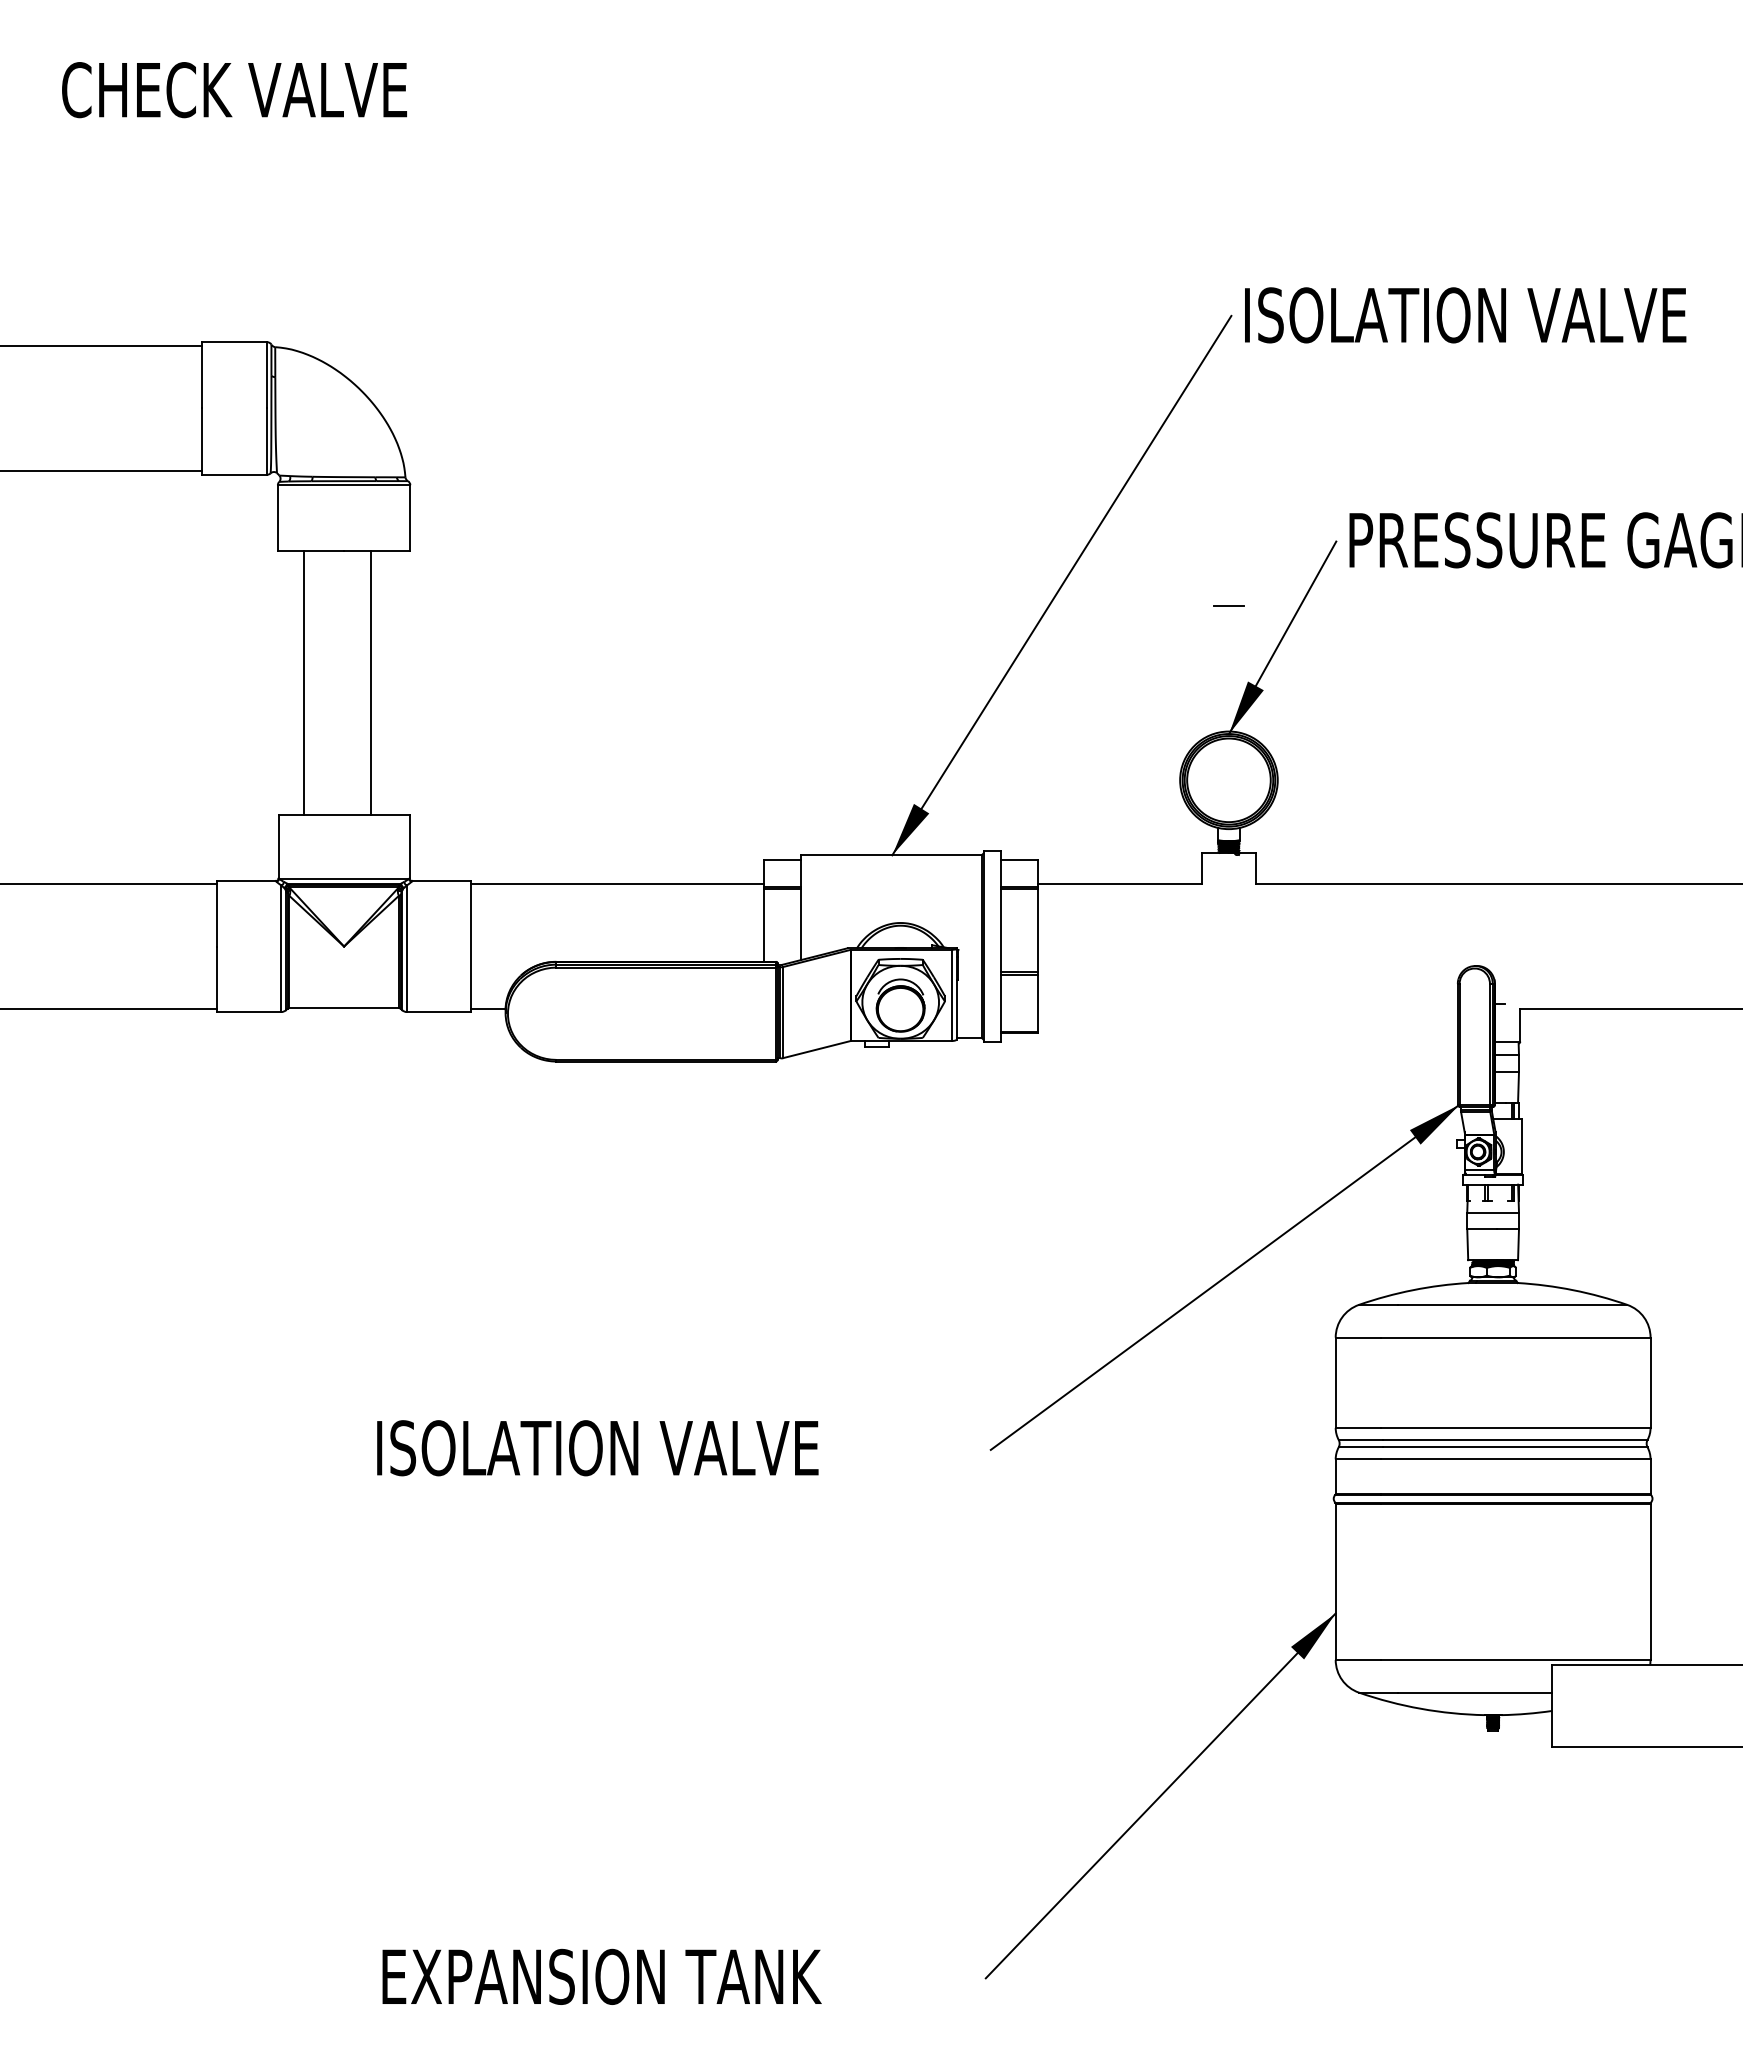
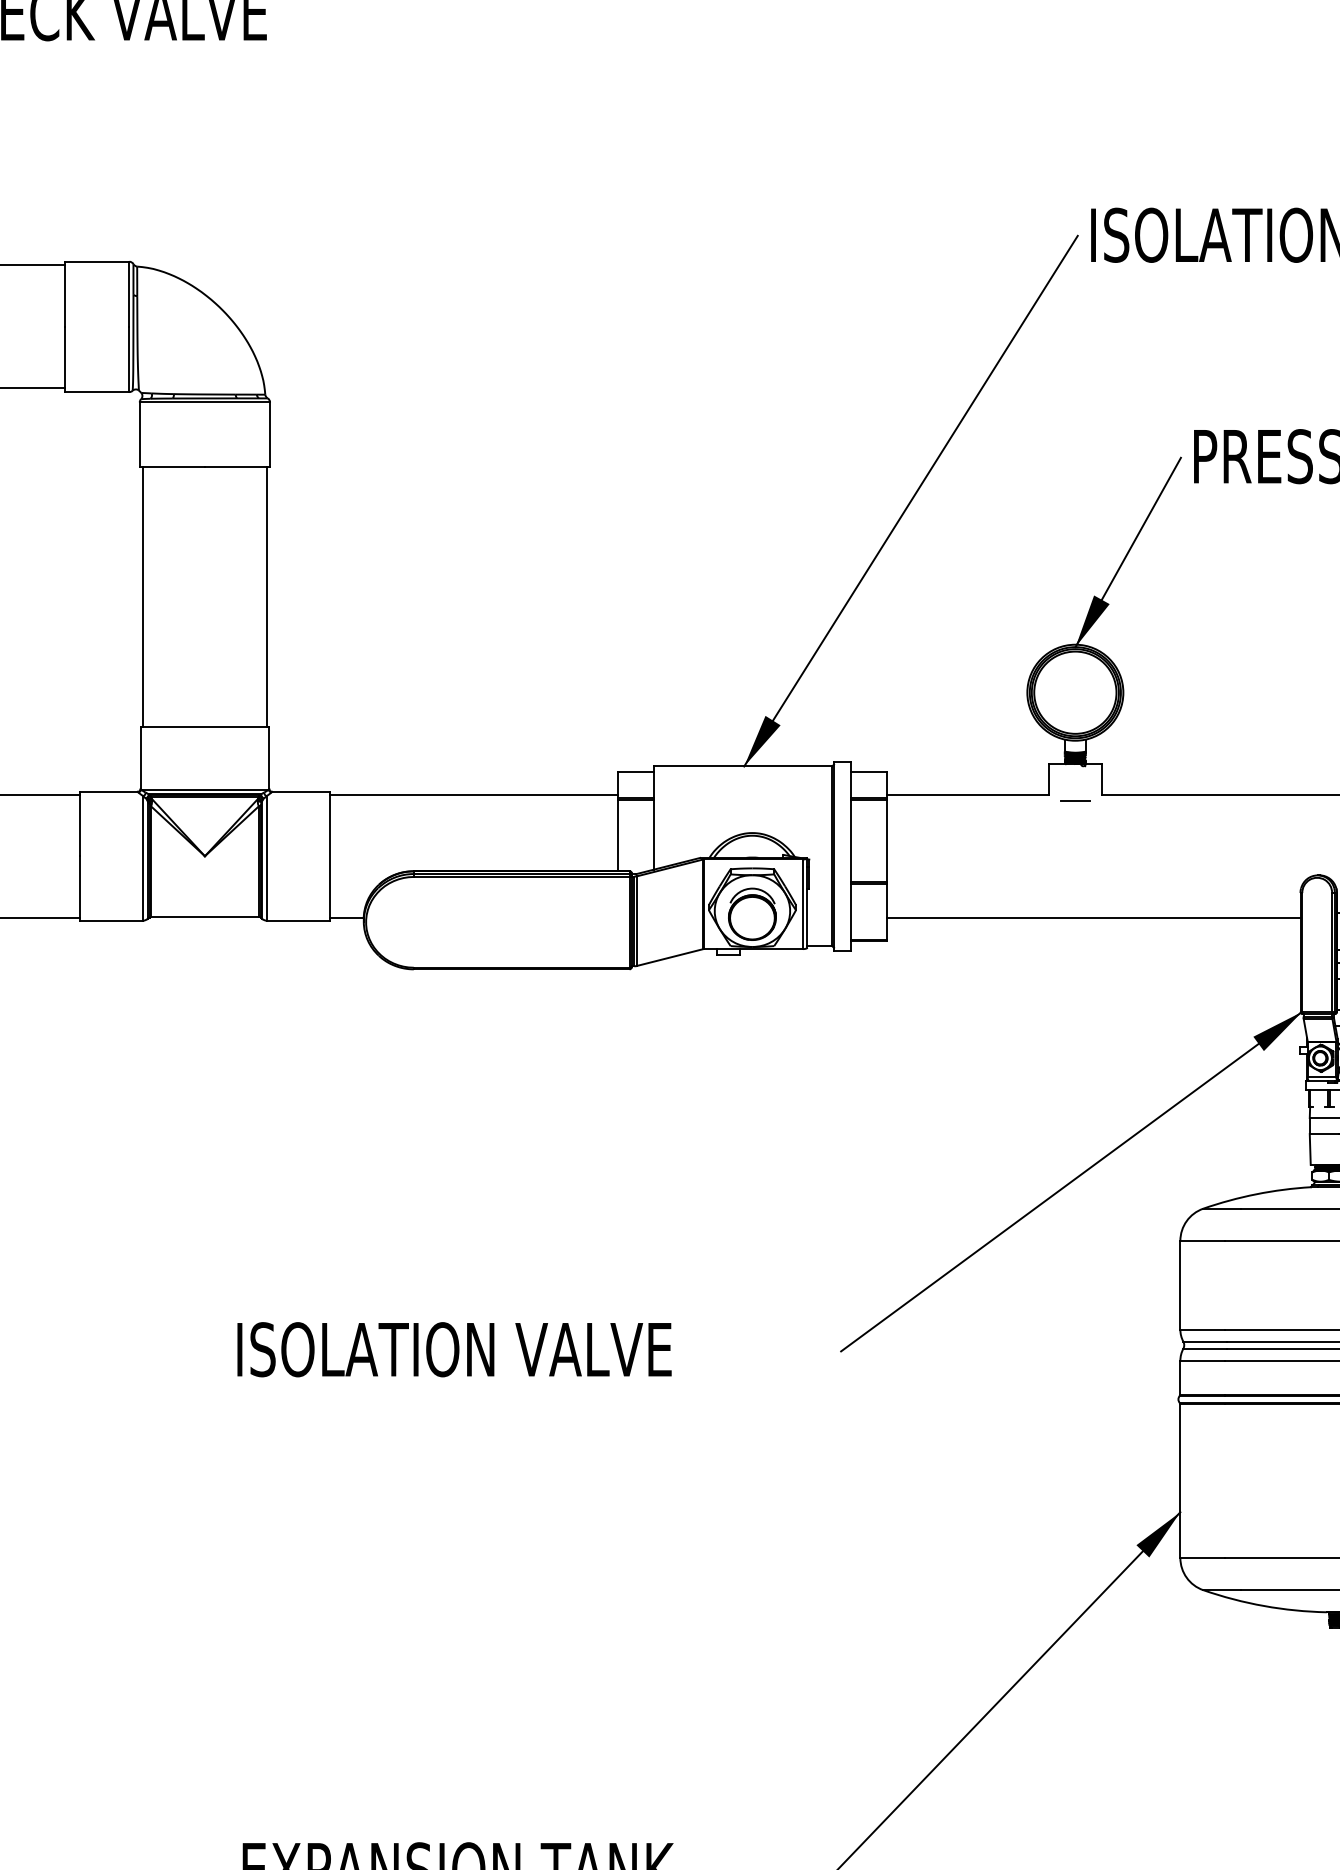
line: (1228, 605) -> (1074, 800), moved
line: (303, 682) -> (266, 596), moved
line: (370, 682) -> (143, 596), moved
line: (1247, 1009) -> (1093, 918), added

